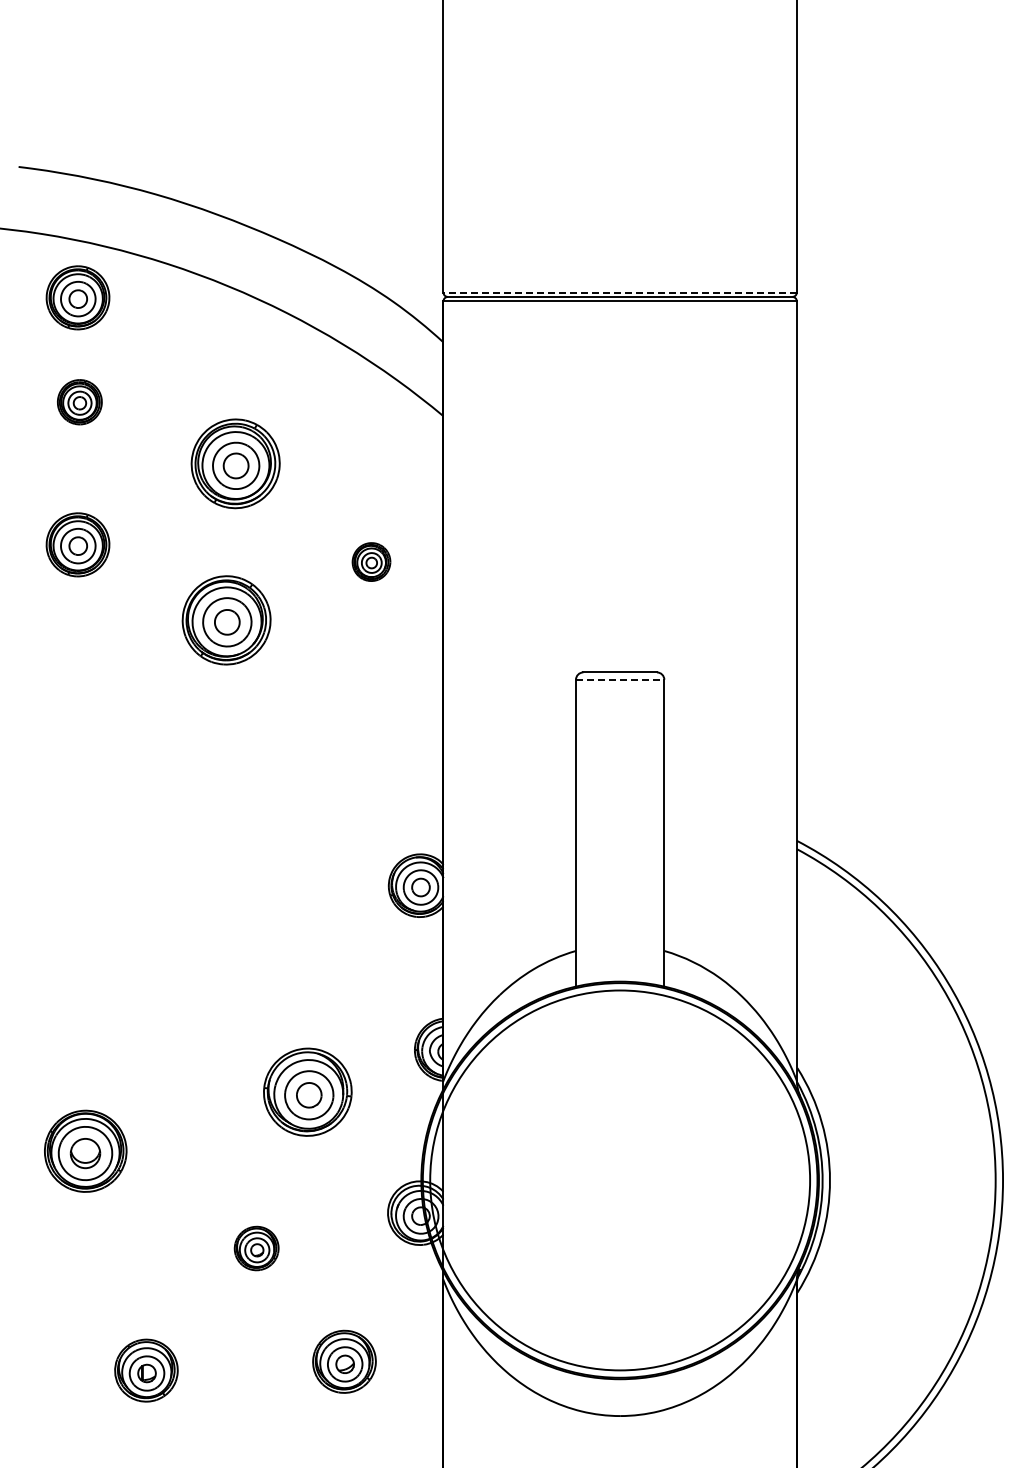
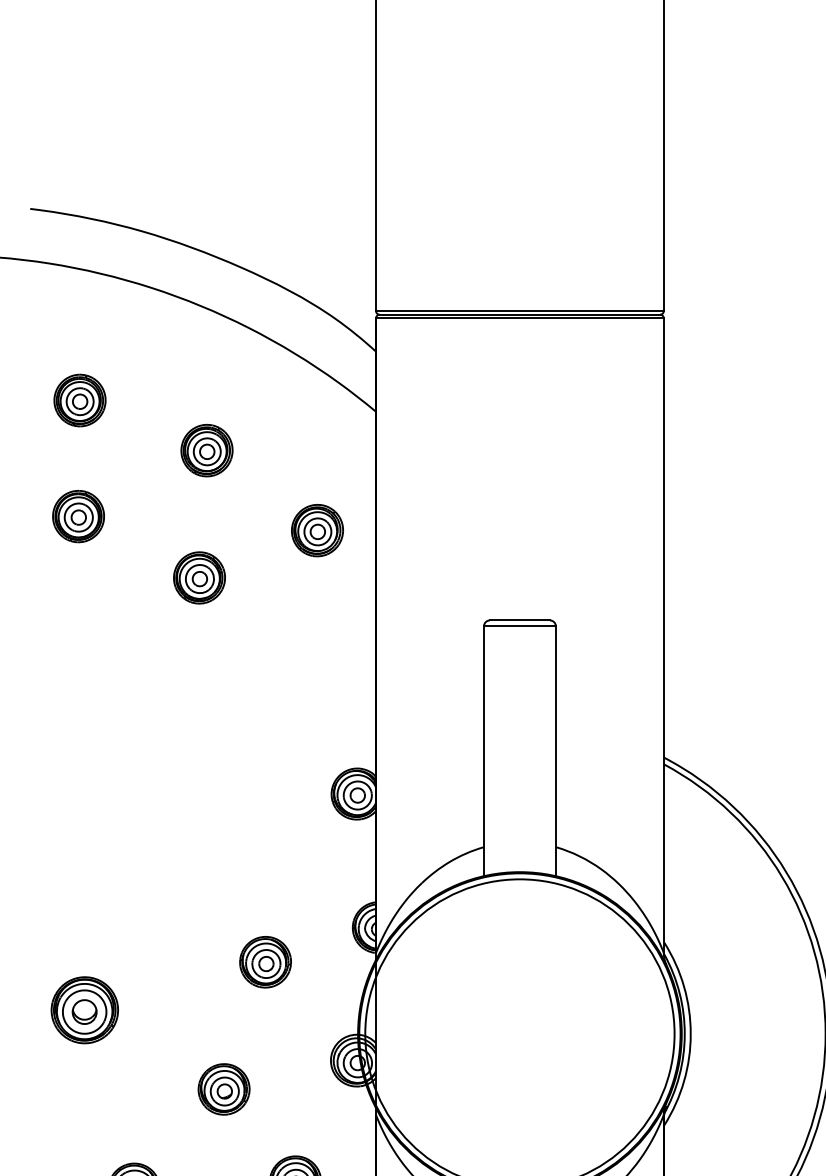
line: (620, 292) -> (520, 311), dashed -> solid
part: (77, 297) -> (78, 315), removed
part: (79, 401) -> (79, 399), size x1.43
part: (235, 463) -> (206, 450), size x0.71
part: (371, 561) -> (317, 530), size x1.67
part: (226, 619) -> (199, 577), size x0.71
line: (620, 679) -> (520, 626), dashed -> solid
part: (307, 1092) -> (265, 962), size x0.71
part: (256, 1248) -> (223, 1089), size x1.43

